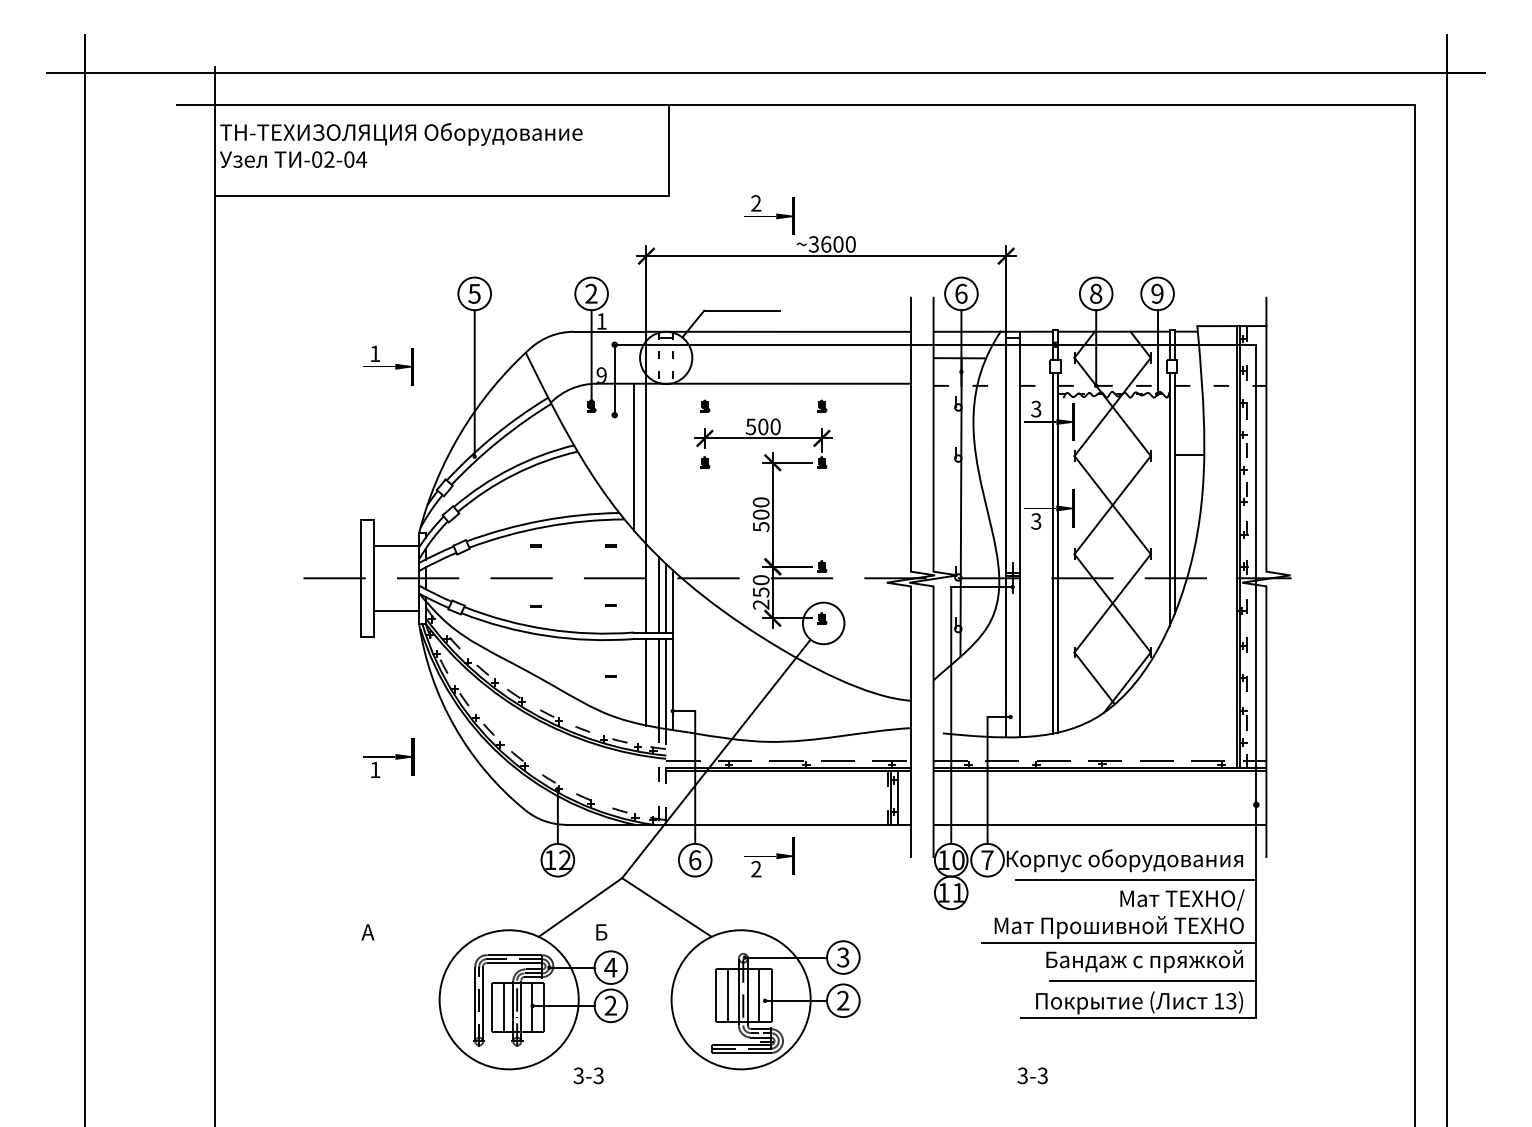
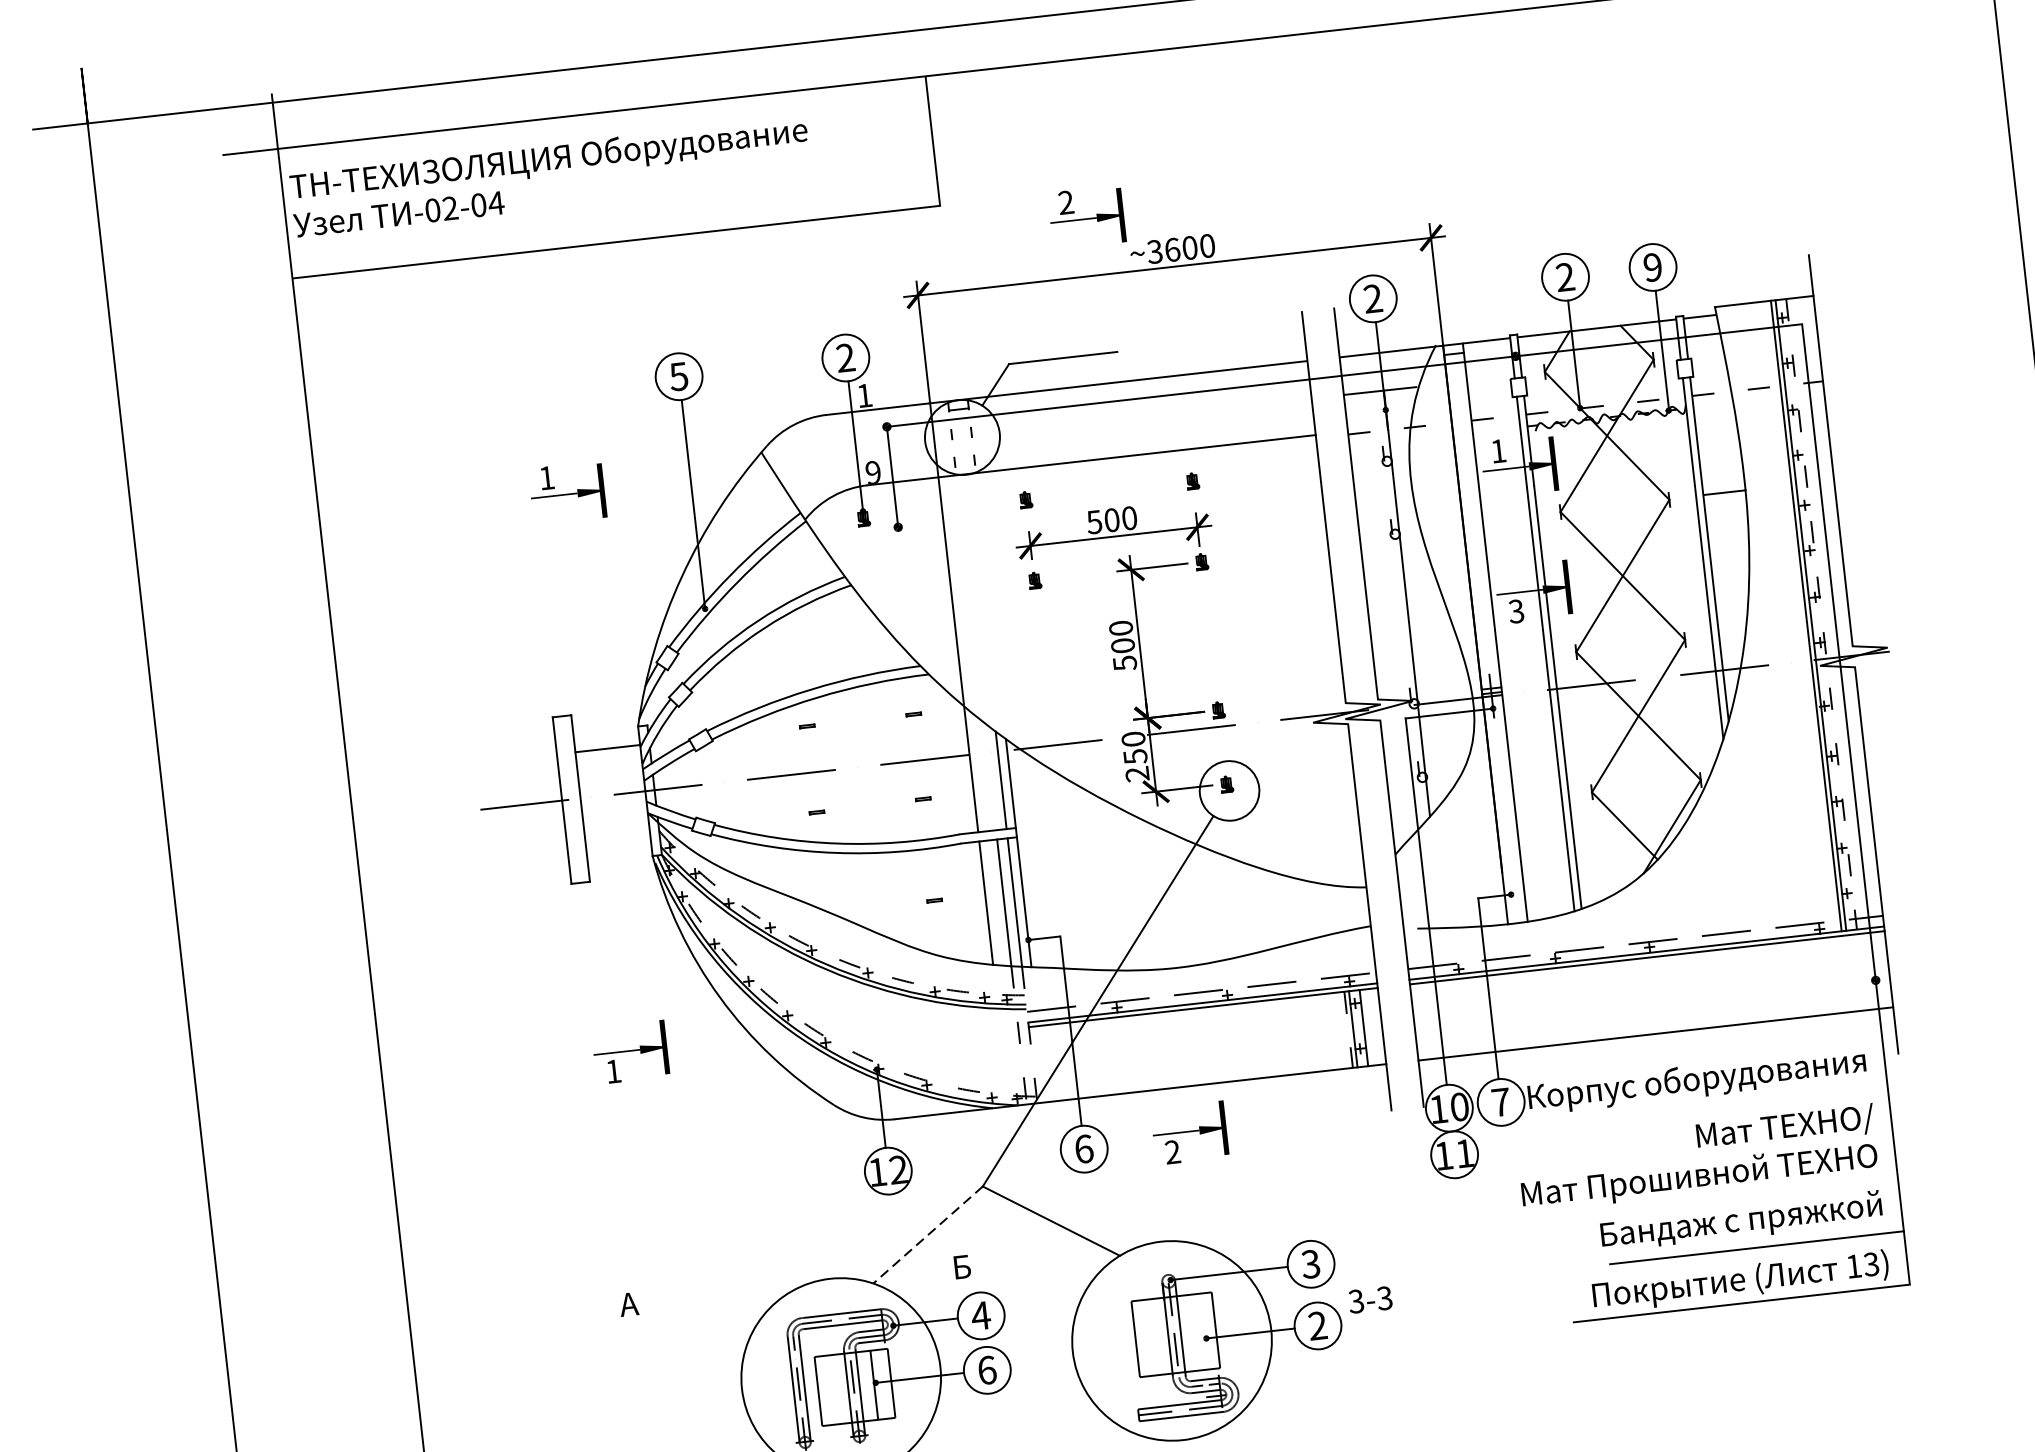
text: (961, 293) -> (1373, 298), 6 -> 2
text: (1096, 293) -> (1565, 276), 8 -> 2
text: (1036, 408) -> (1498, 450), 3 -> 1
line: (633, 456) -> (931, 583), removed
line: (658, 594) -> (989, 776), removed
line: (396, 610) -> (618, 840), removed
line: (1135, 879) -> (1715, 1106), removed
line: (580, 907) -> (928, 1234), solid -> dashed
line: (1119, 943) -> (1702, 1200), removed
line: (728, 995) -> (1153, 1336), removed
line: (759, 995) -> (1197, 1331), removed
text: (610, 1005) -> (986, 1369), 2 -> 6
line: (503, 1007) -> (834, 1389), removed
text: (1032, 1075) -> (1370, 1299), moved

